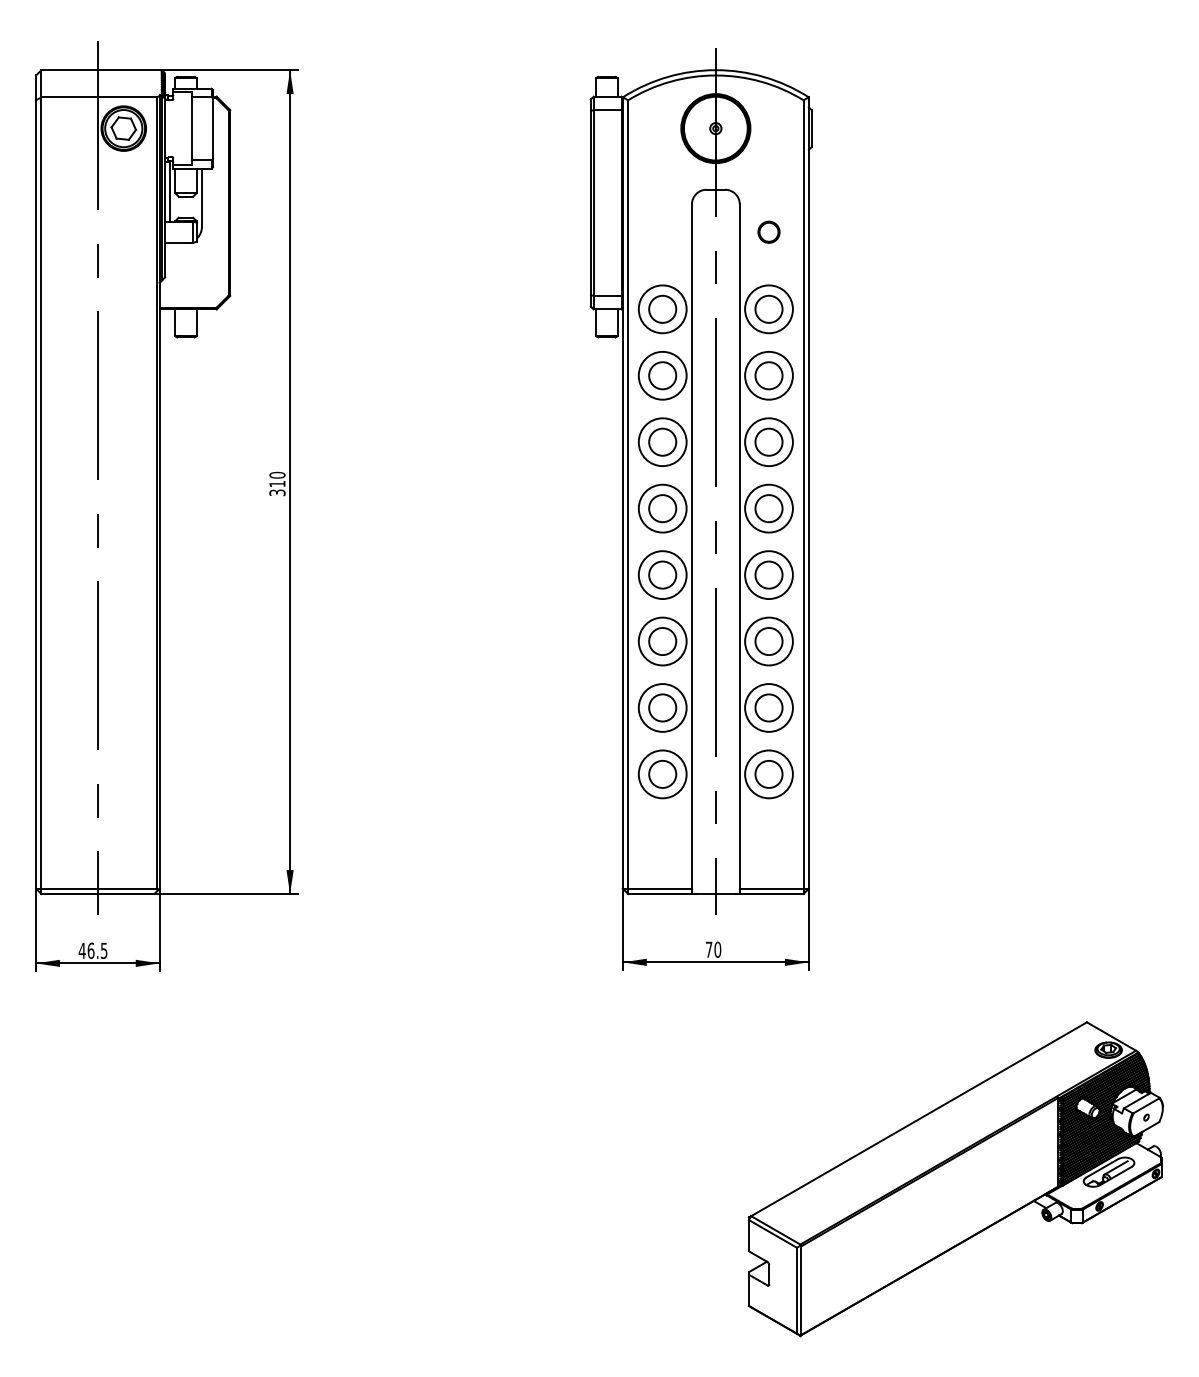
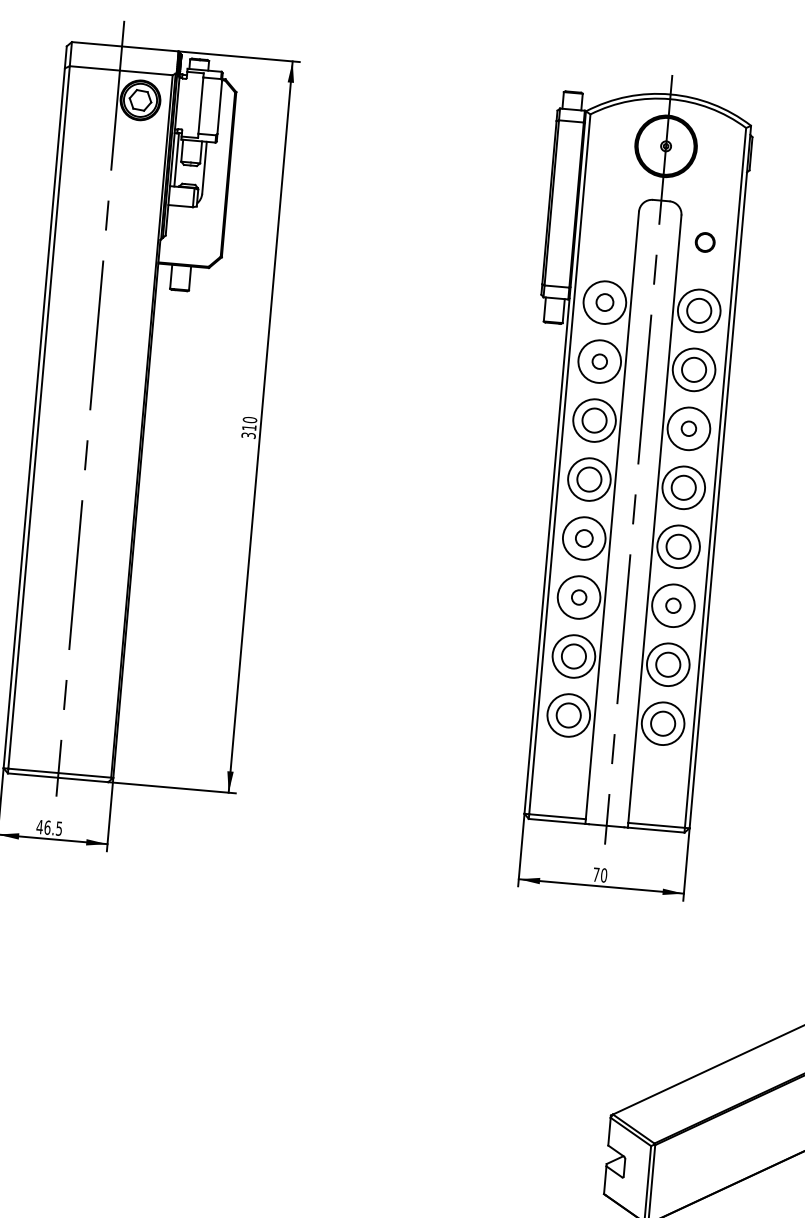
circle: (662, 308) -> (604, 301), size x0.7
circle: (662, 375) -> (599, 361), size x0.6
circle: (768, 441) -> (688, 428), size x0.6
circle: (662, 574) -> (584, 538), size x0.7
circle: (662, 641) -> (578, 597), size x0.6
circle: (768, 641) -> (672, 605), size x0.6

